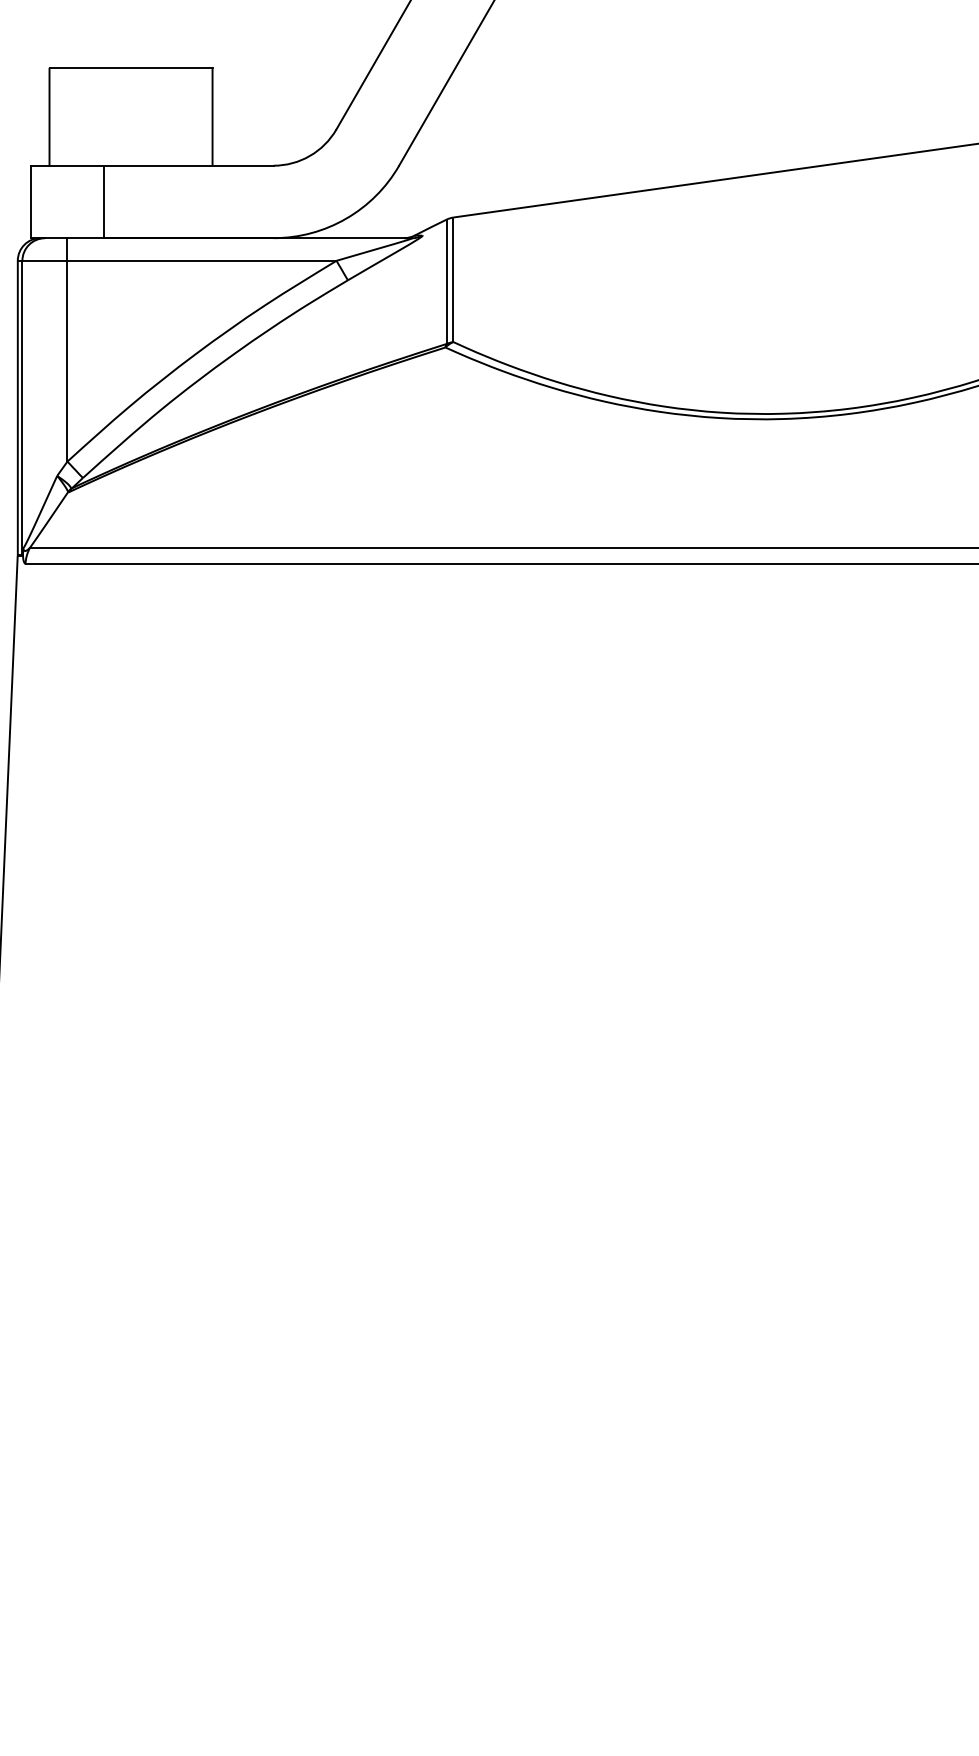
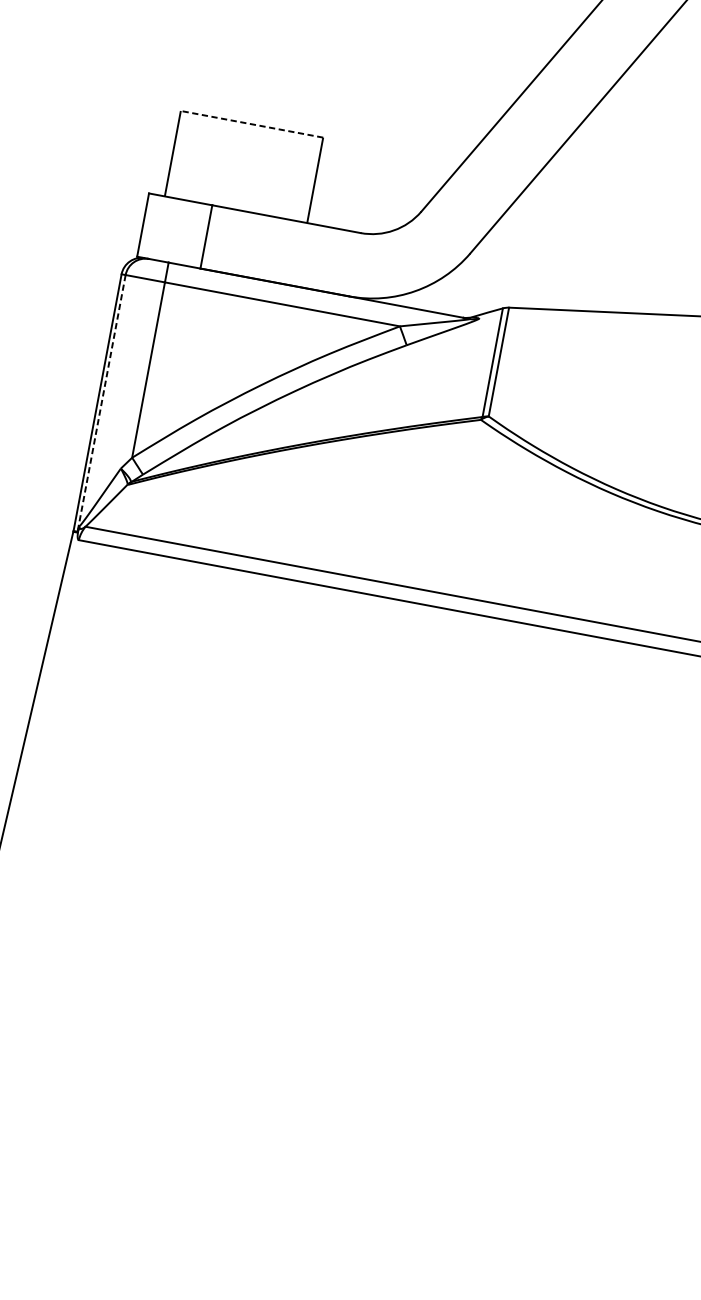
line: (131, 67) -> (252, 124), solid -> dashed
line: (22, 407) -> (101, 403), solid -> dashed

